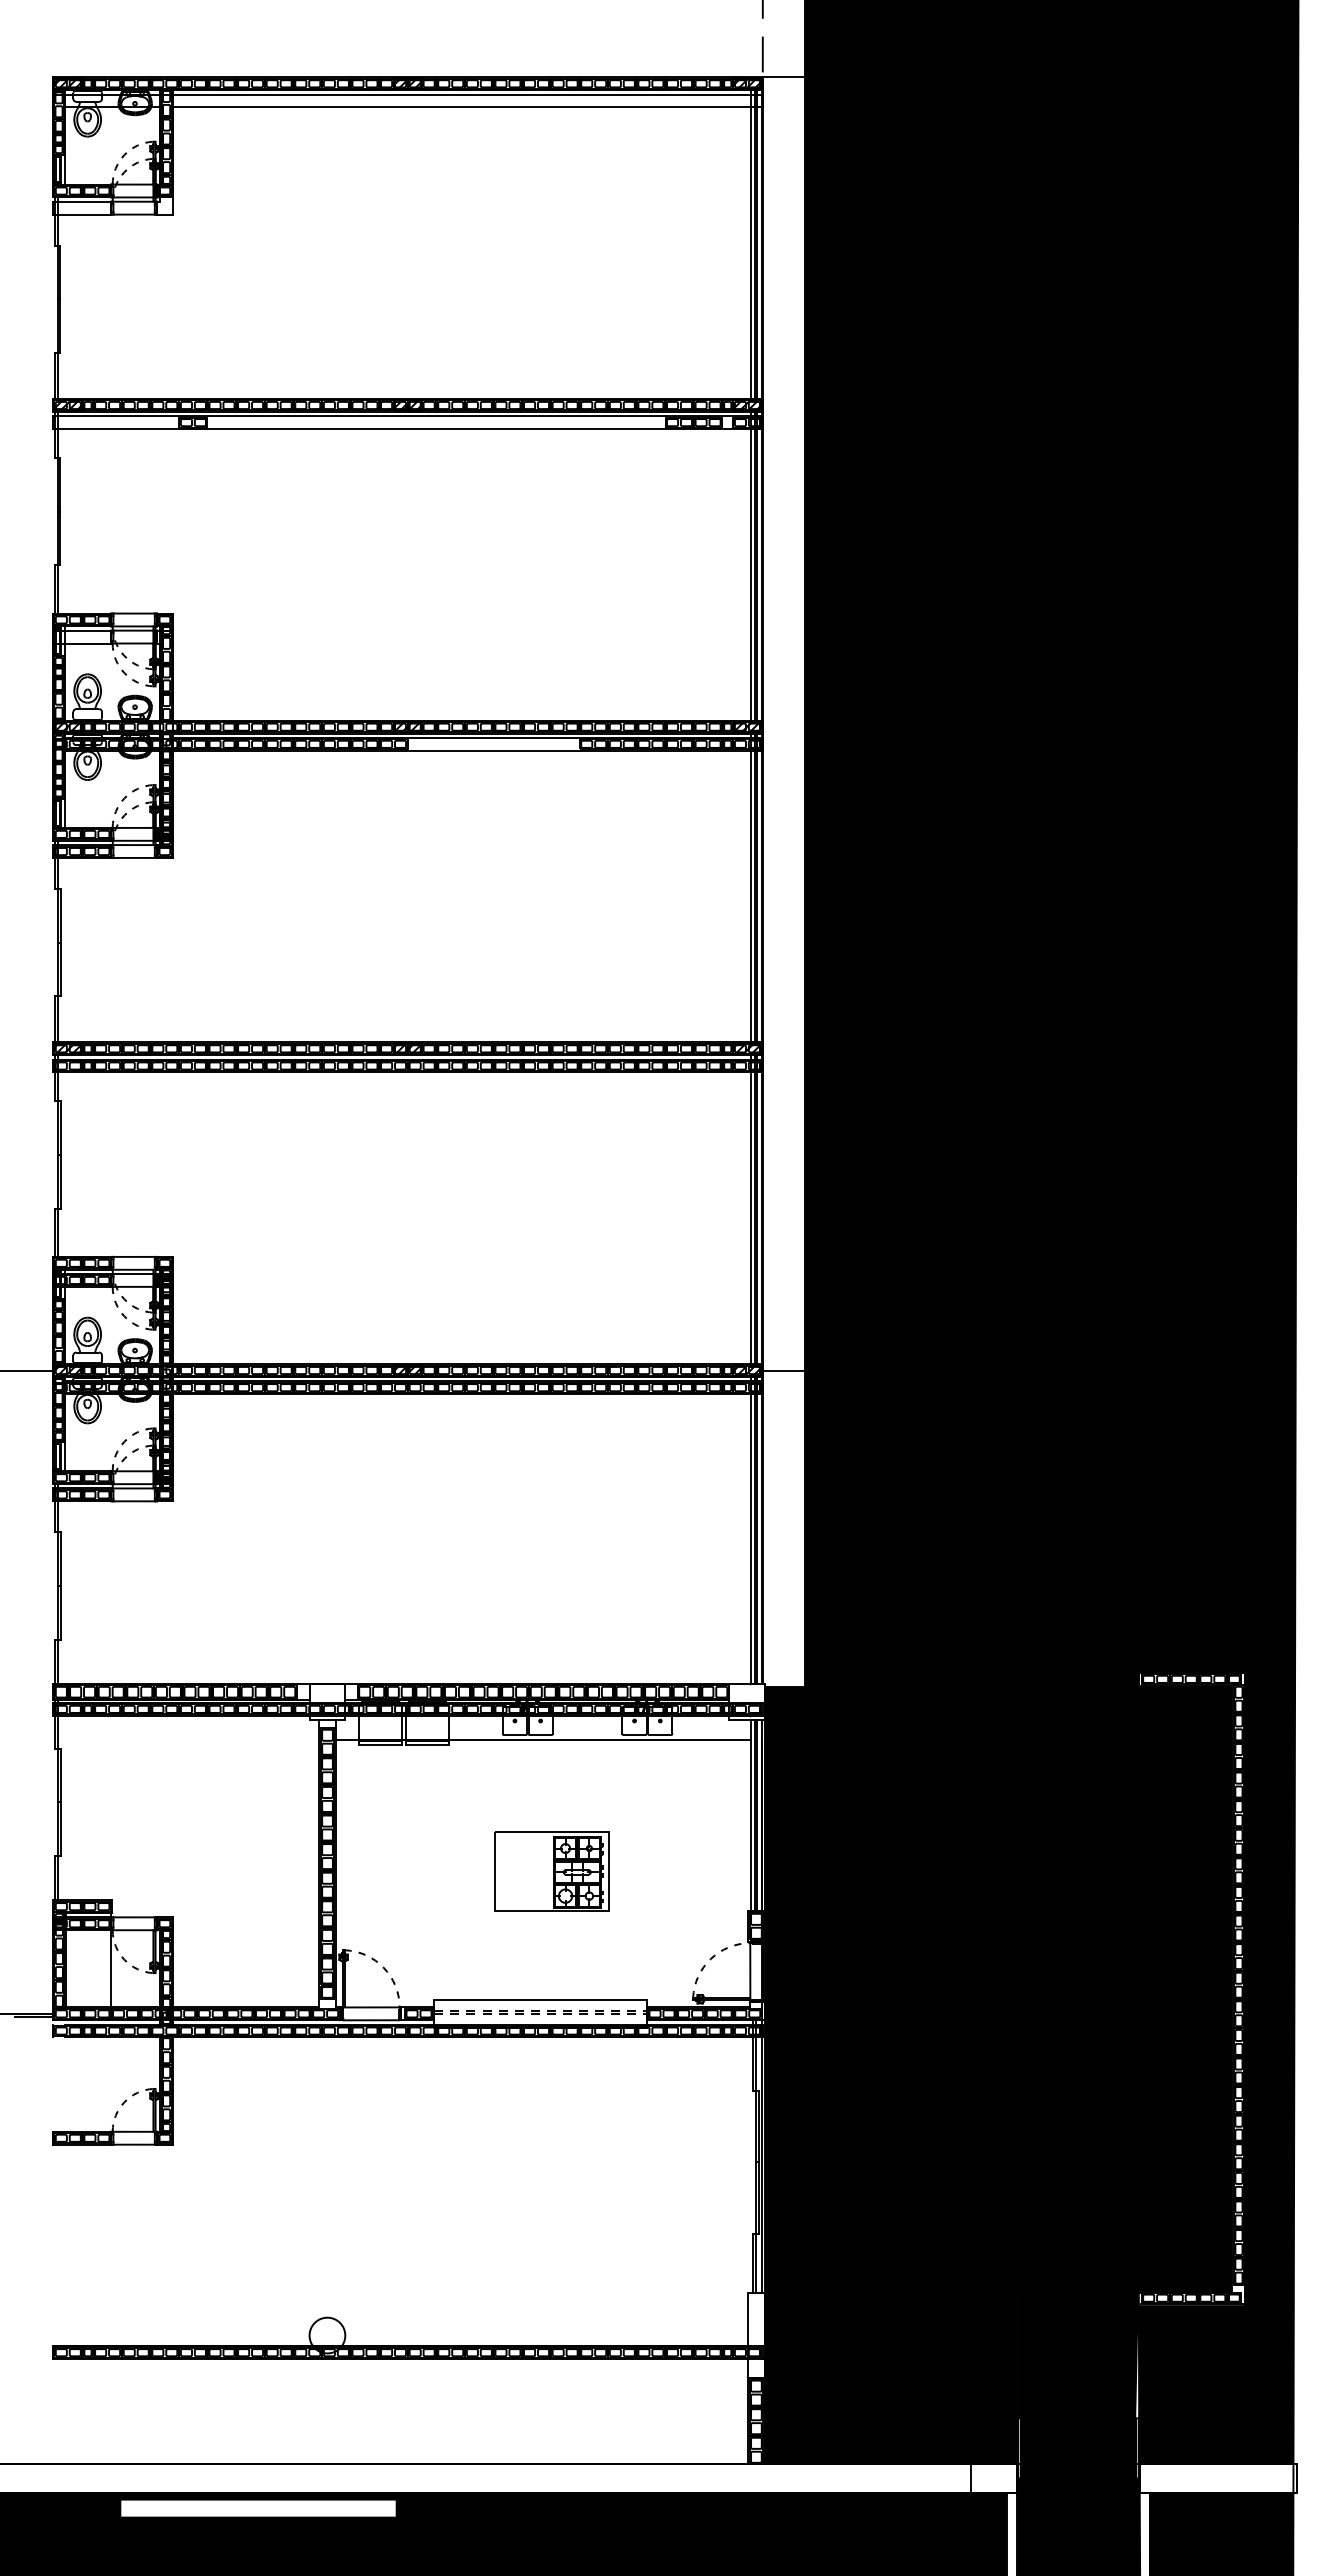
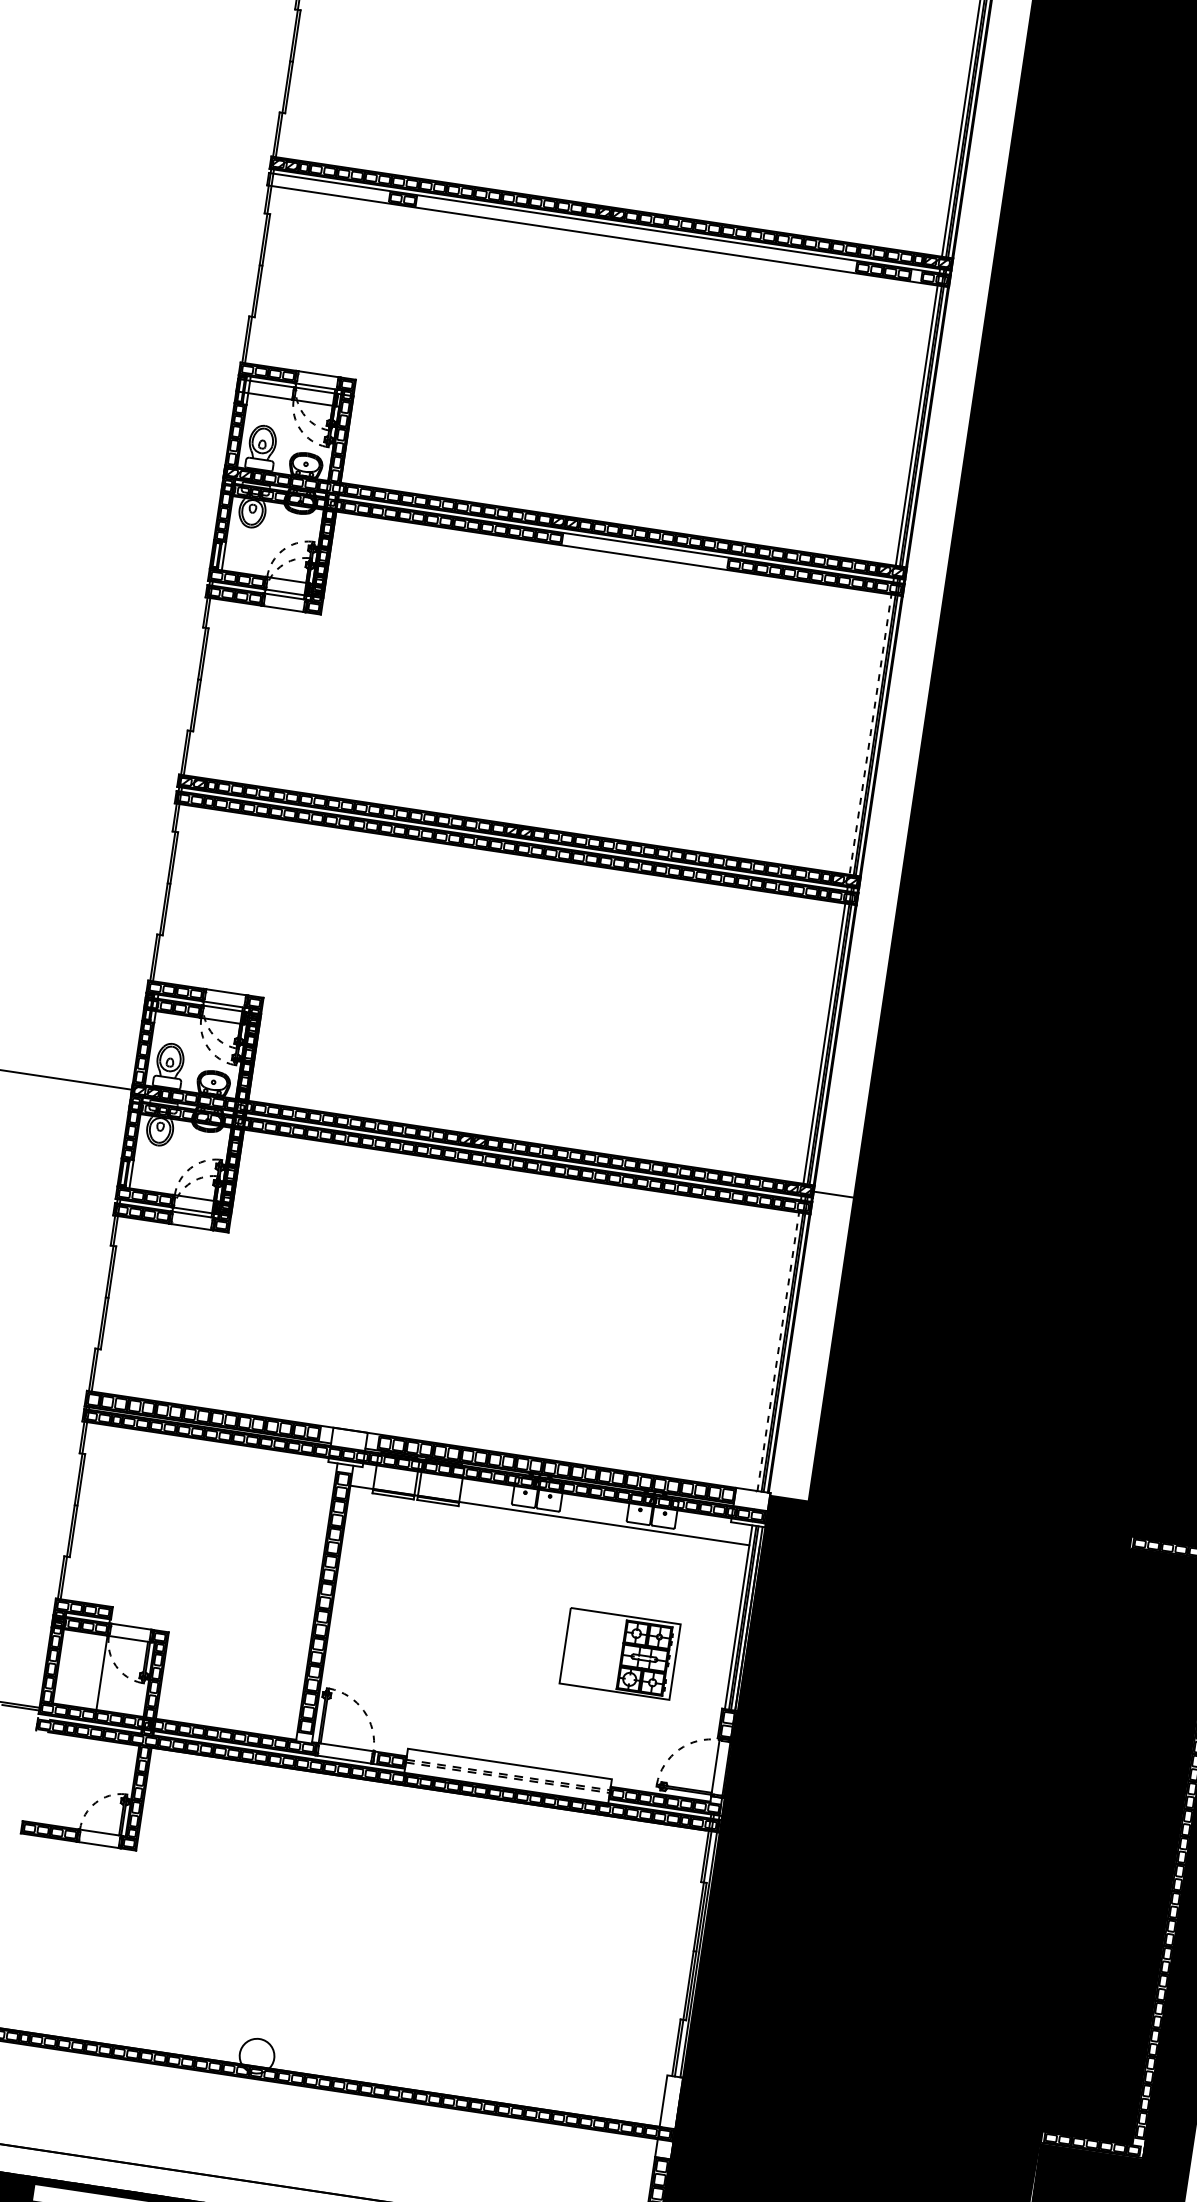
line: (750, 888) -> (871, 726), solid -> dashed
line: (750, 1530) -> (779, 1343), solid -> dashed
part: (551, 1871) -> (619, 1653), moved

